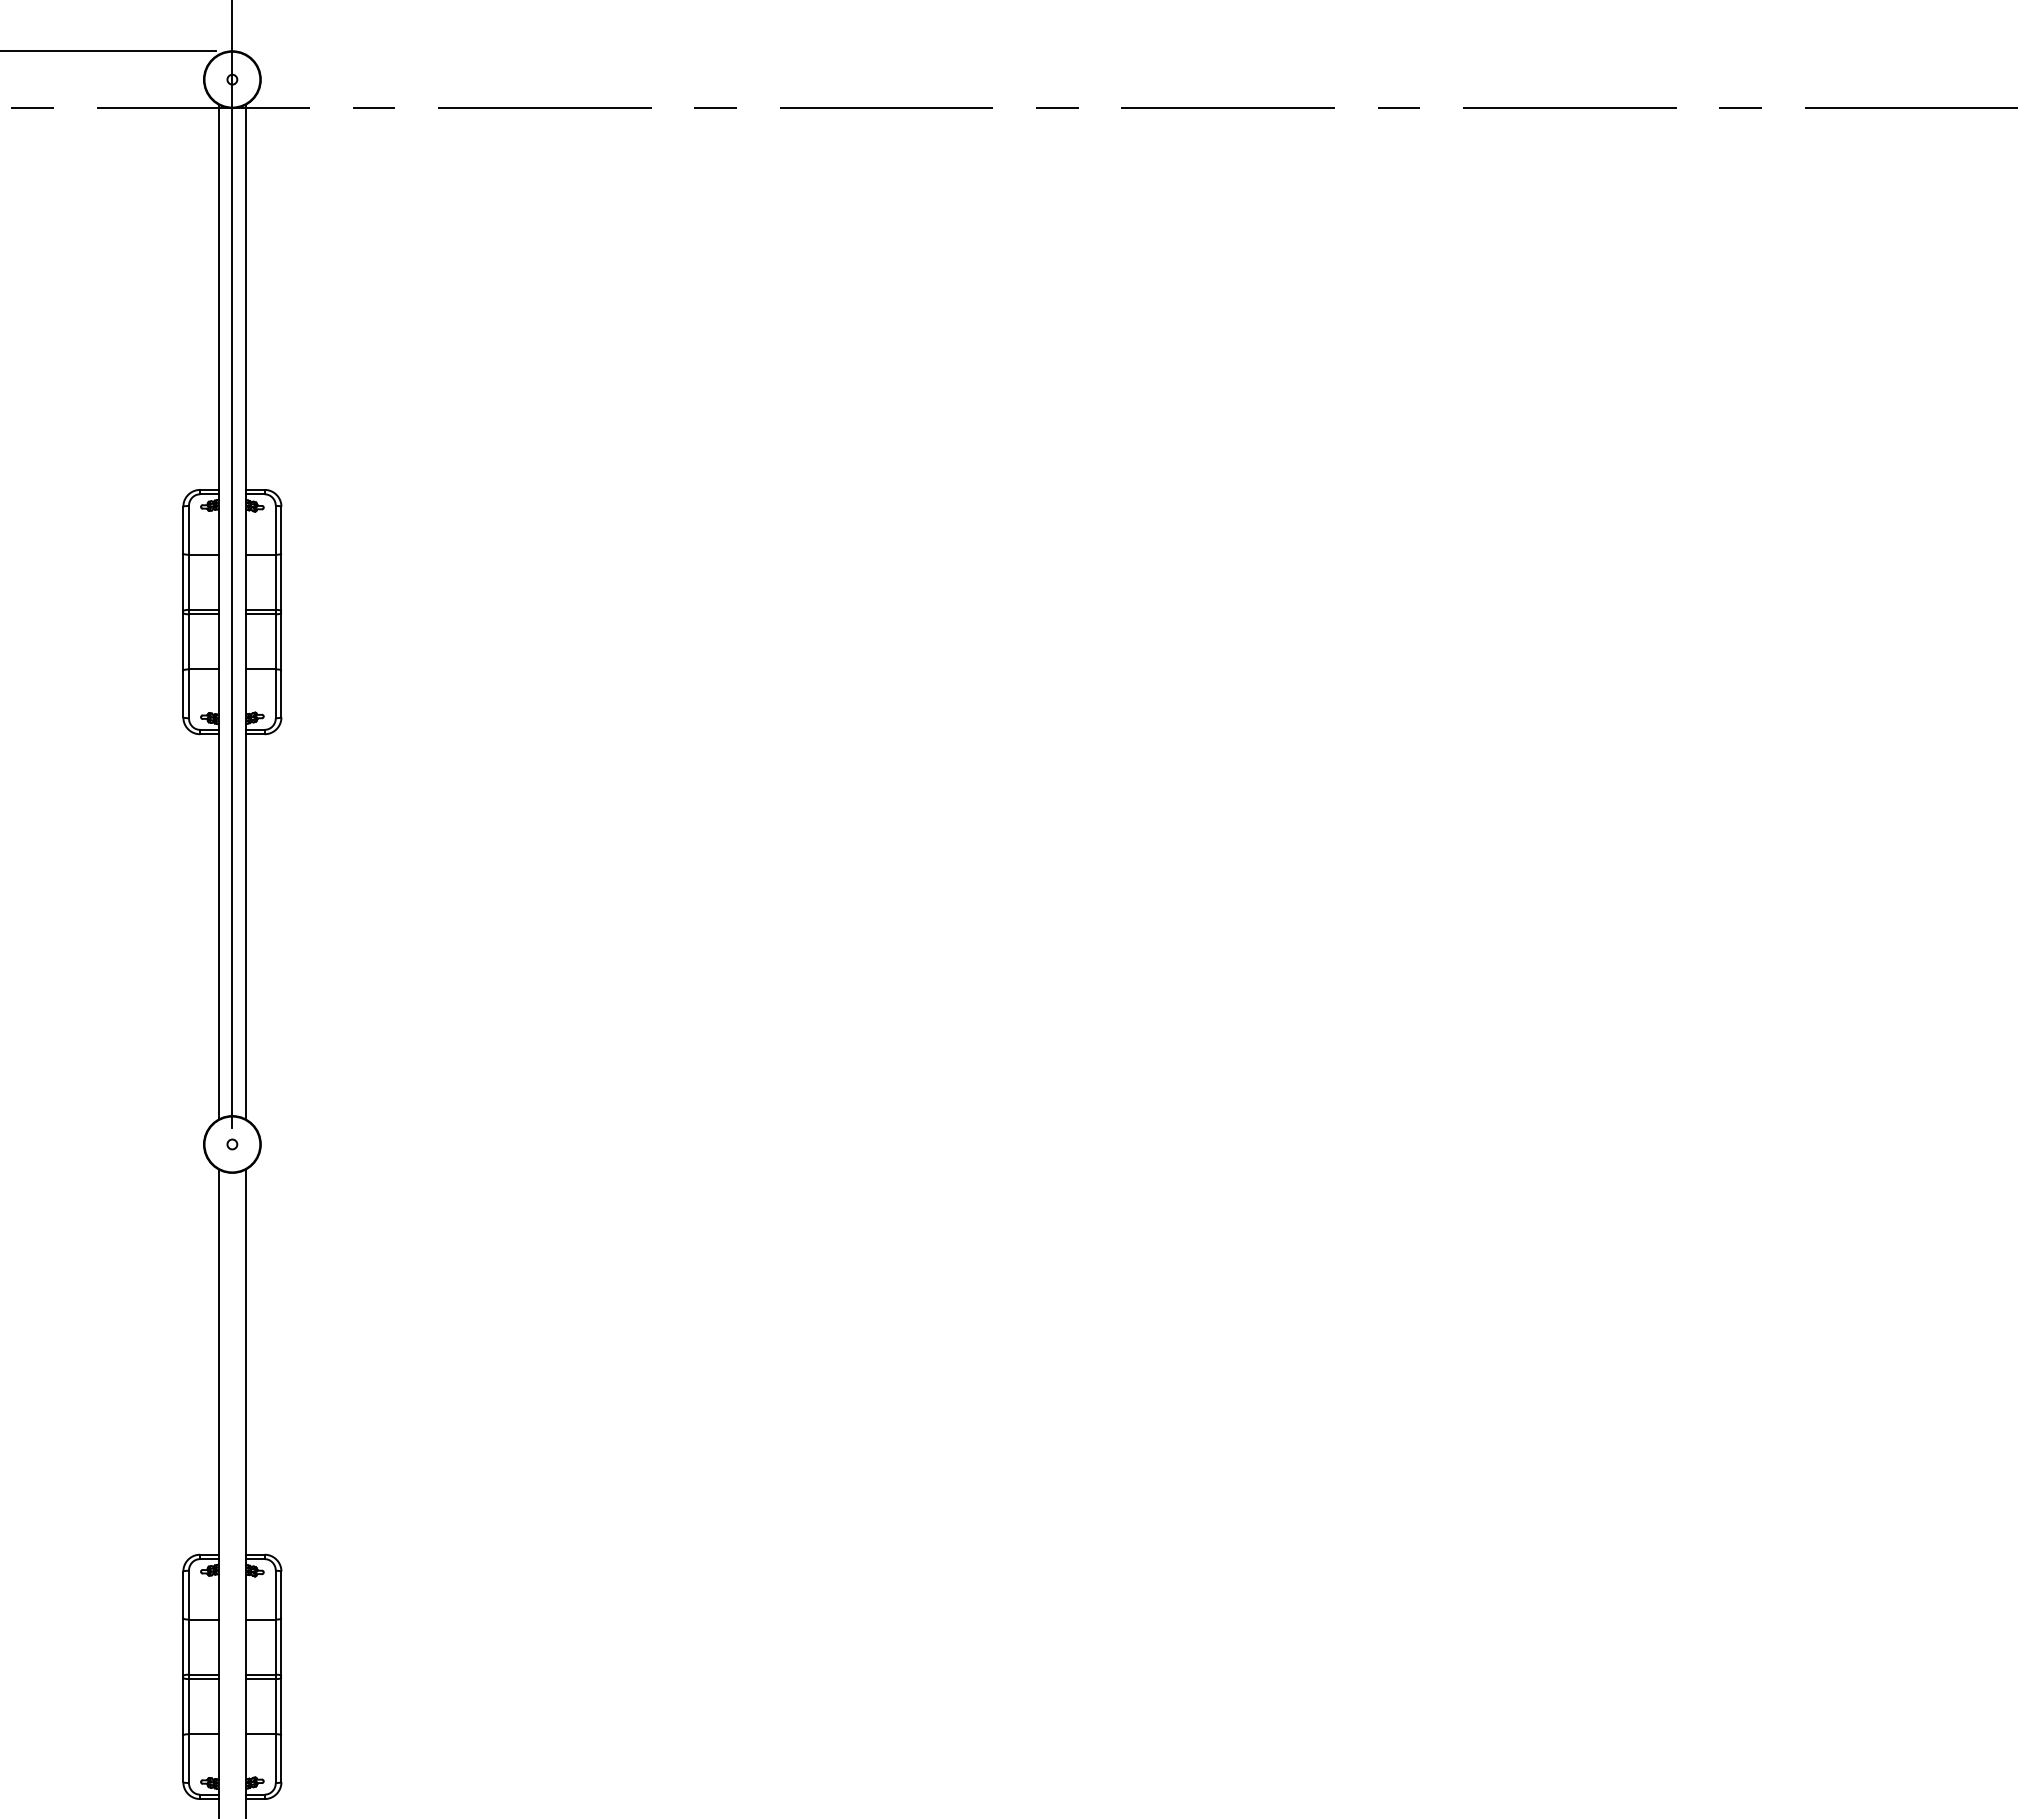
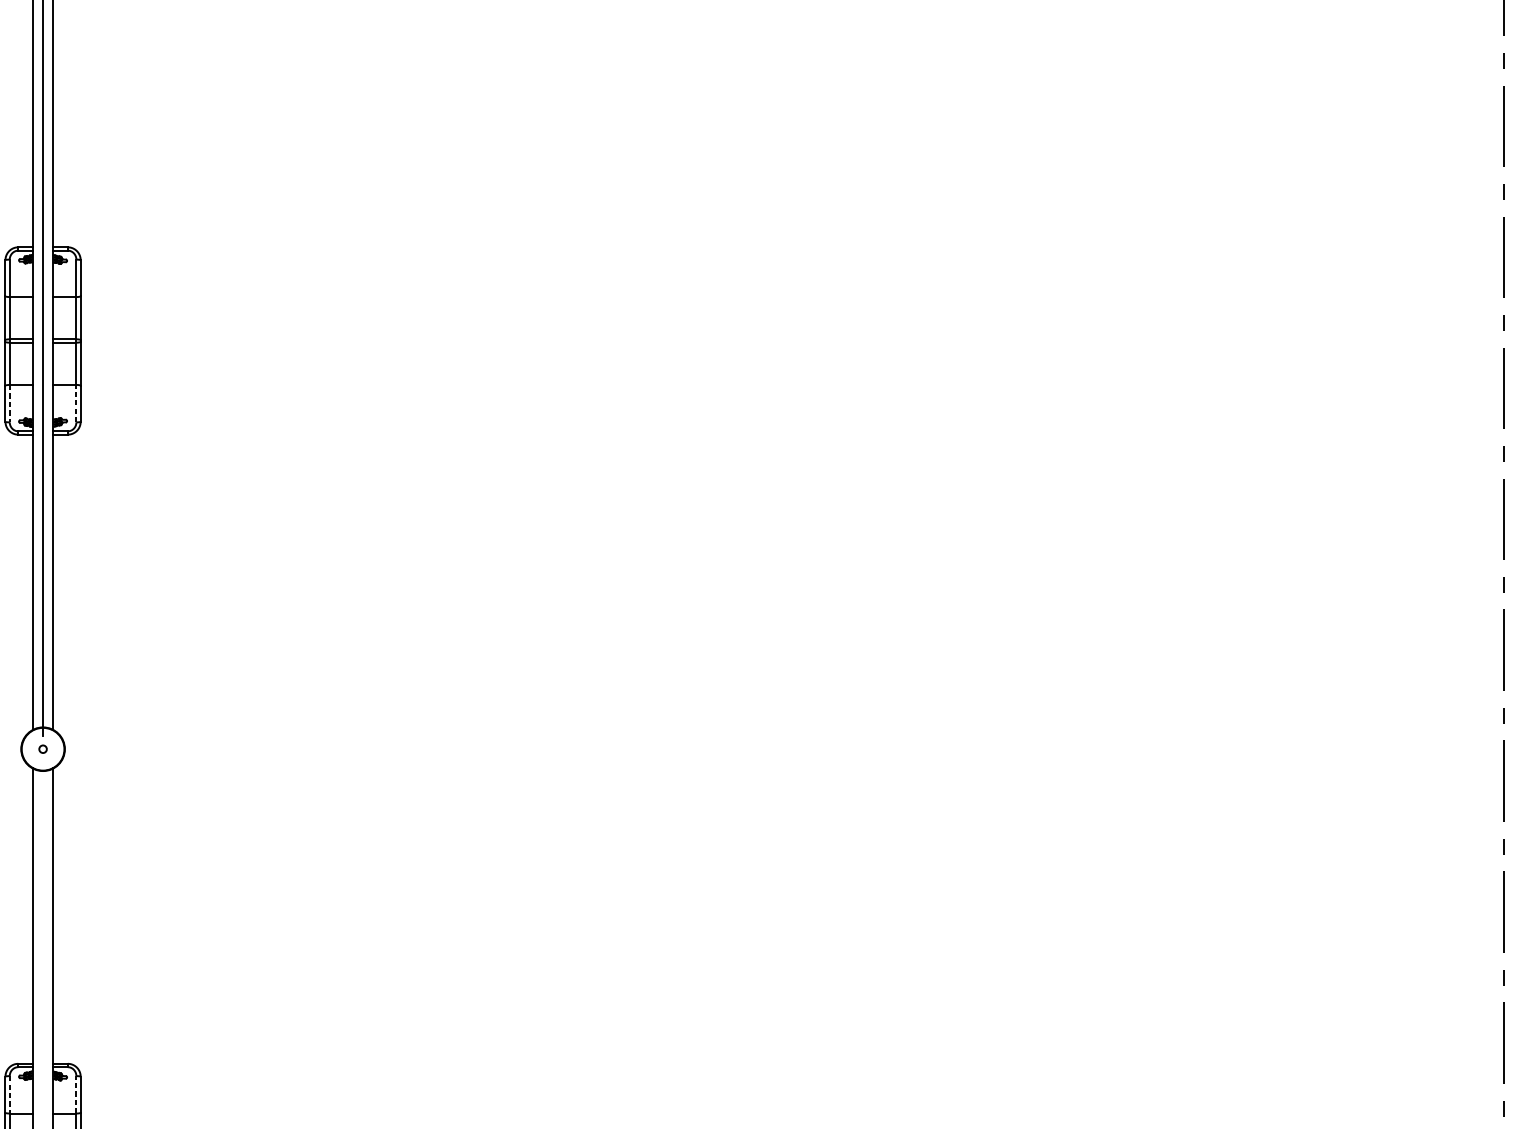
line: (275, 693) -> (76, 403), solid -> dashed
line: (188, 694) -> (9, 404), solid -> dashed
line: (275, 1594) -> (76, 1094), solid -> dashed
line: (188, 1595) -> (9, 1095), solid -> dashed

